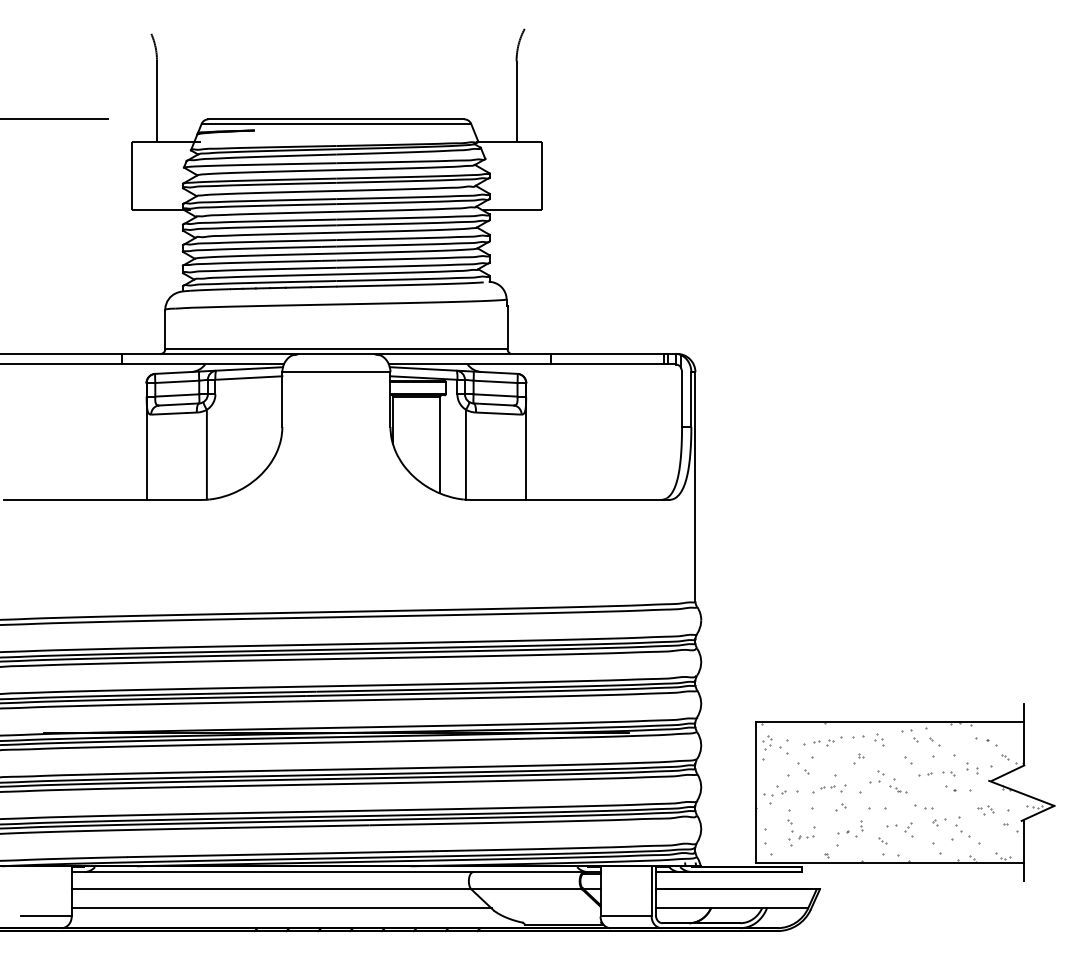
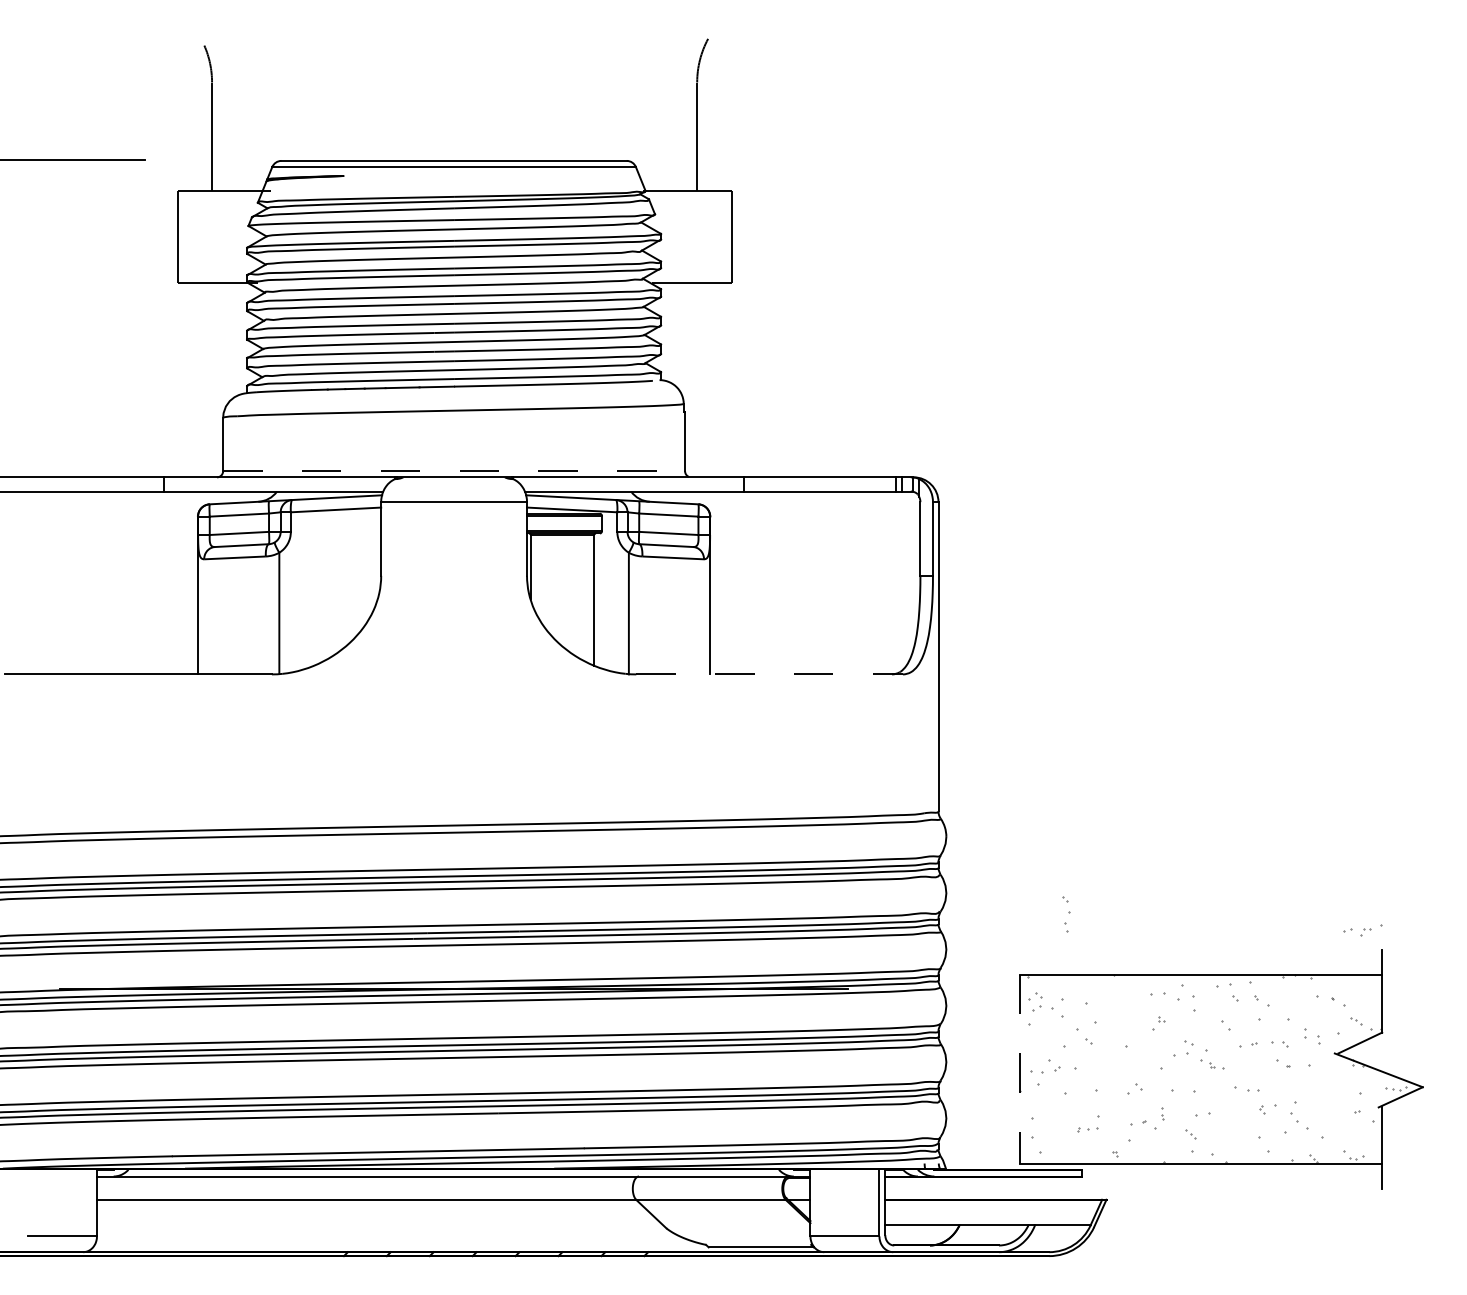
line: (336, 349) -> (454, 471), solid -> dashed
line: (570, 499) -> (769, 673), solid -> dashed
part: (879, 739) -> (1186, 997), size x1.6
part: (827, 741) -> (1362, 930), moved
part: (829, 788) -> (1119, 1063), removed
line: (755, 793) -> (1019, 1070), solid -> dashed
part: (985, 810) -> (1329, 1093), removed
part: (908, 829) -> (1225, 1119), removed
part: (790, 832) -> (1066, 913), moved
line: (281, 908) -> (380, 1225), removed

